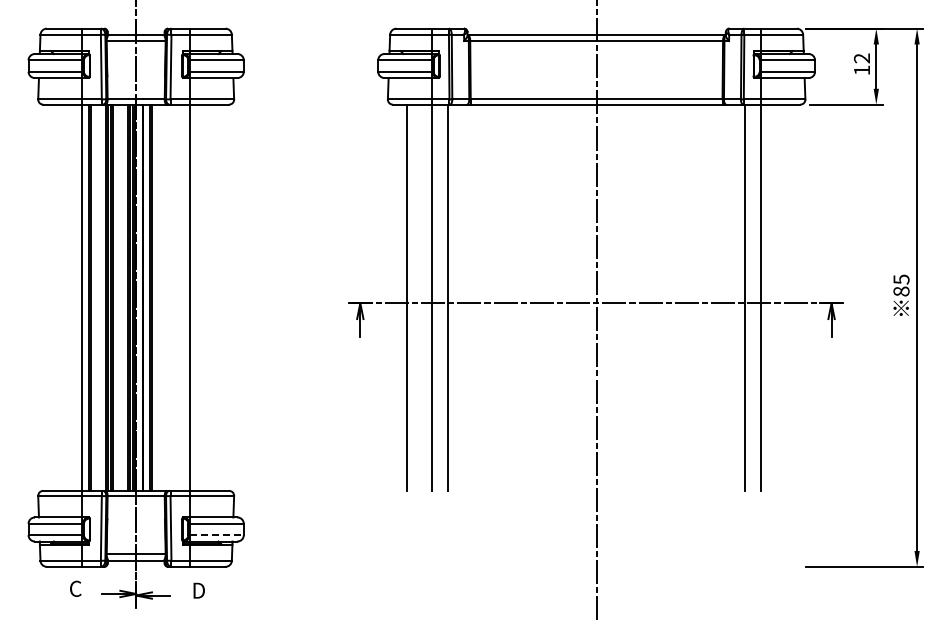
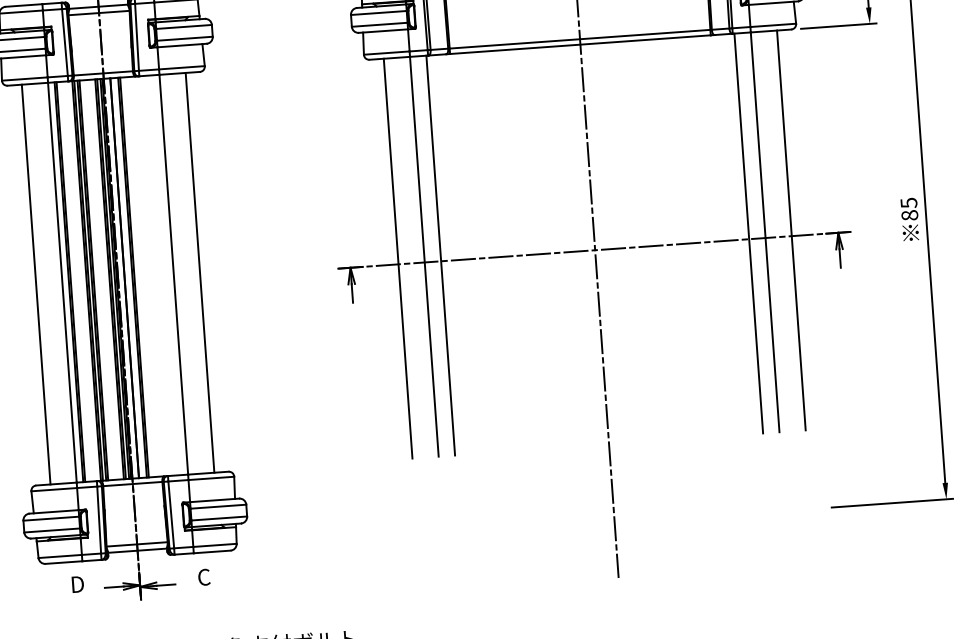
line: (57, 297) -> (36, 284), added
line: (215, 297) -> (200, 272), added
line: (786, 297) -> (791, 230), added
line: (216, 535) -> (218, 518), dashed -> solid
text: (76, 588) -> (77, 584), C -> D
text: (198, 590) -> (204, 577), D -> C

